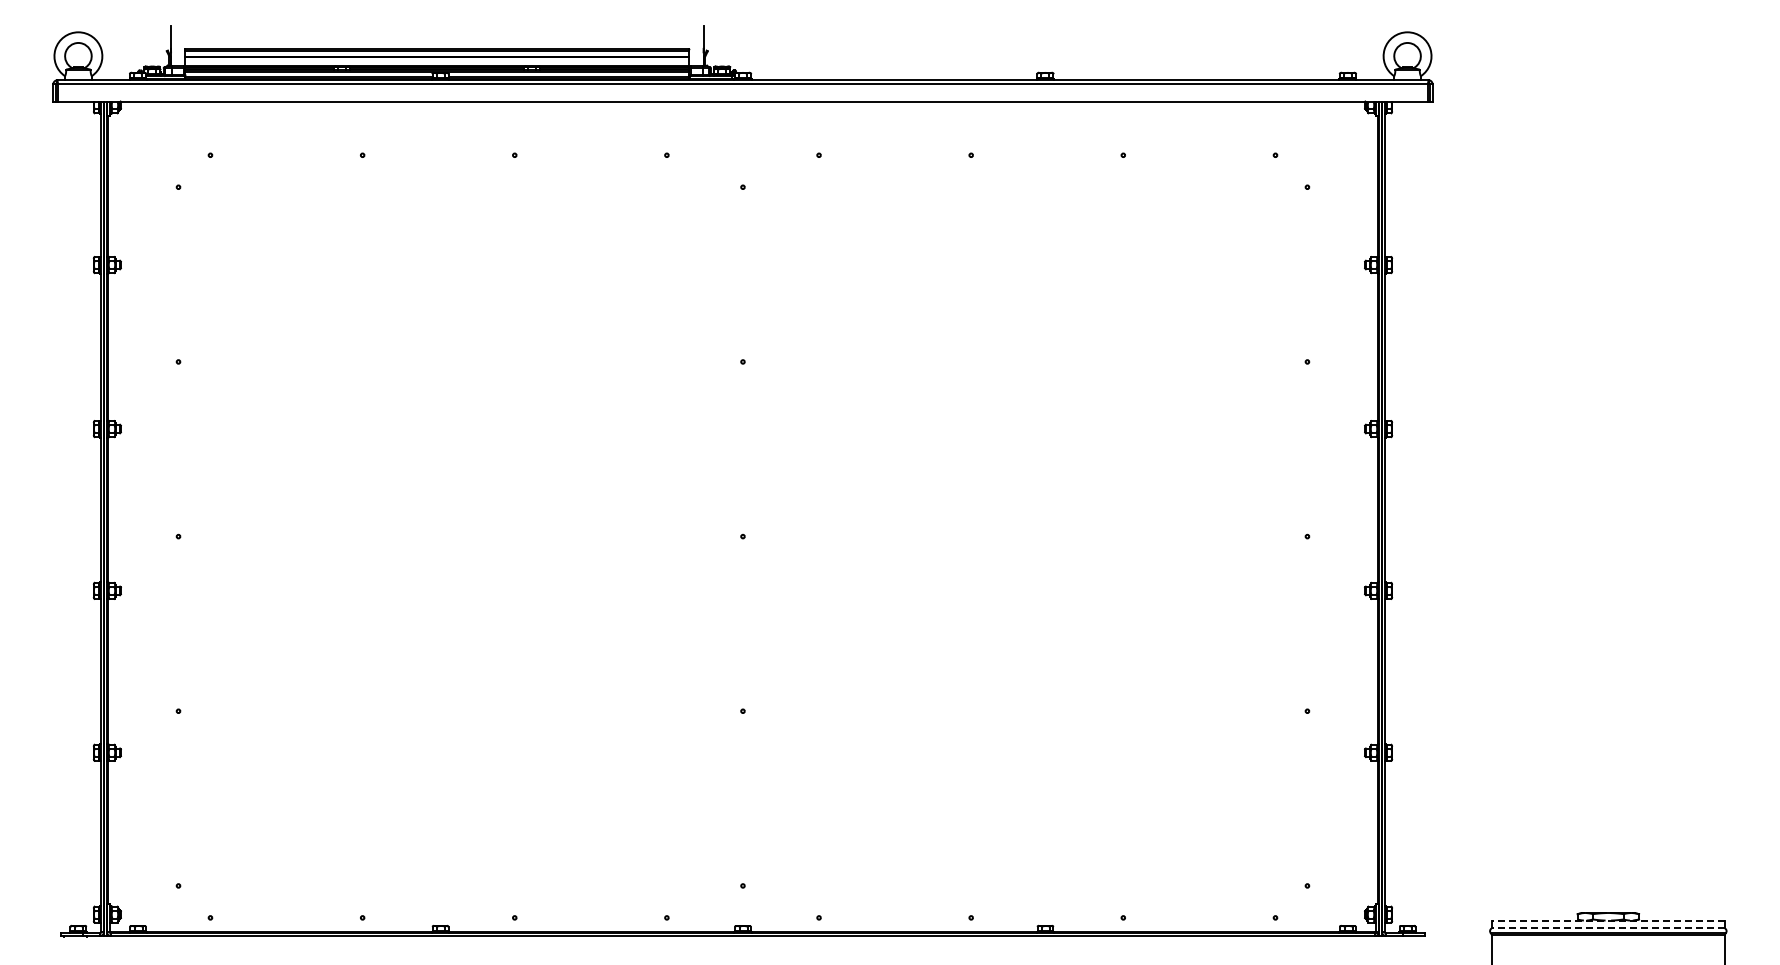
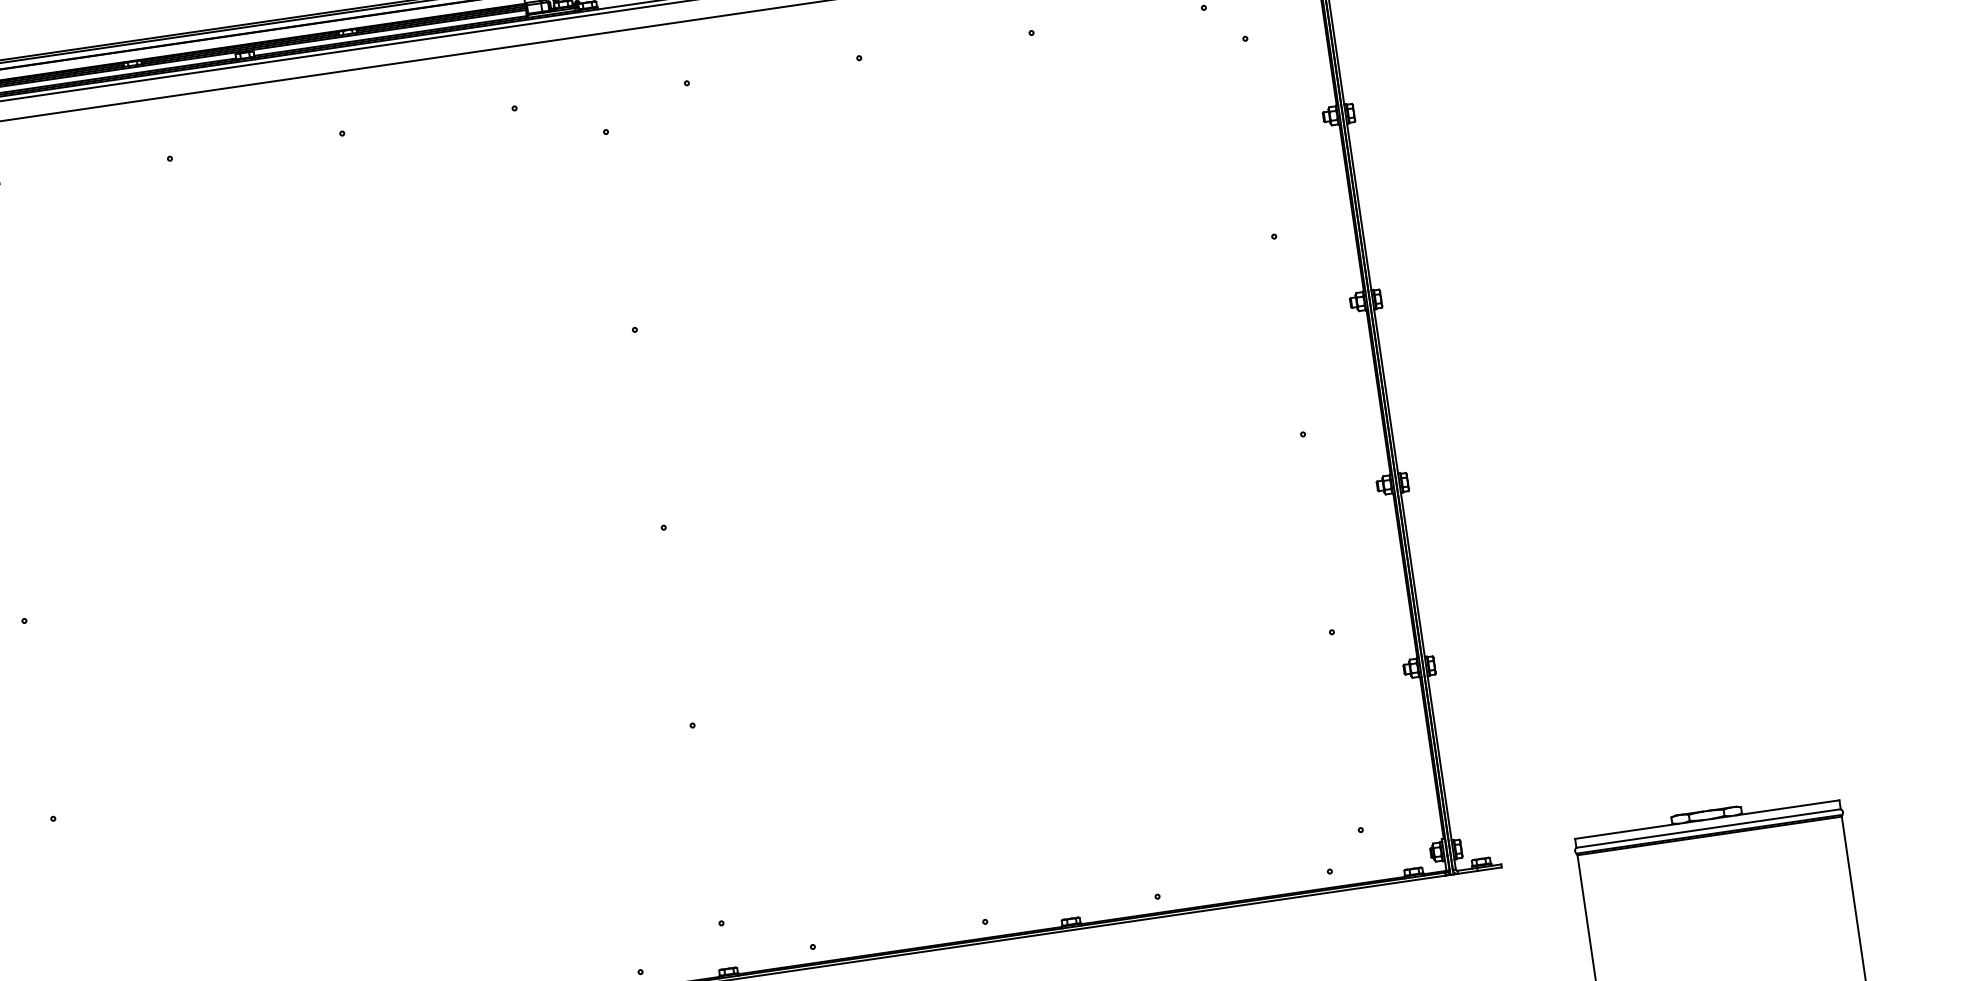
line: (1608, 920) -> (1707, 819), dashed -> solid
line: (1608, 928) -> (1708, 828), dashed -> solid

